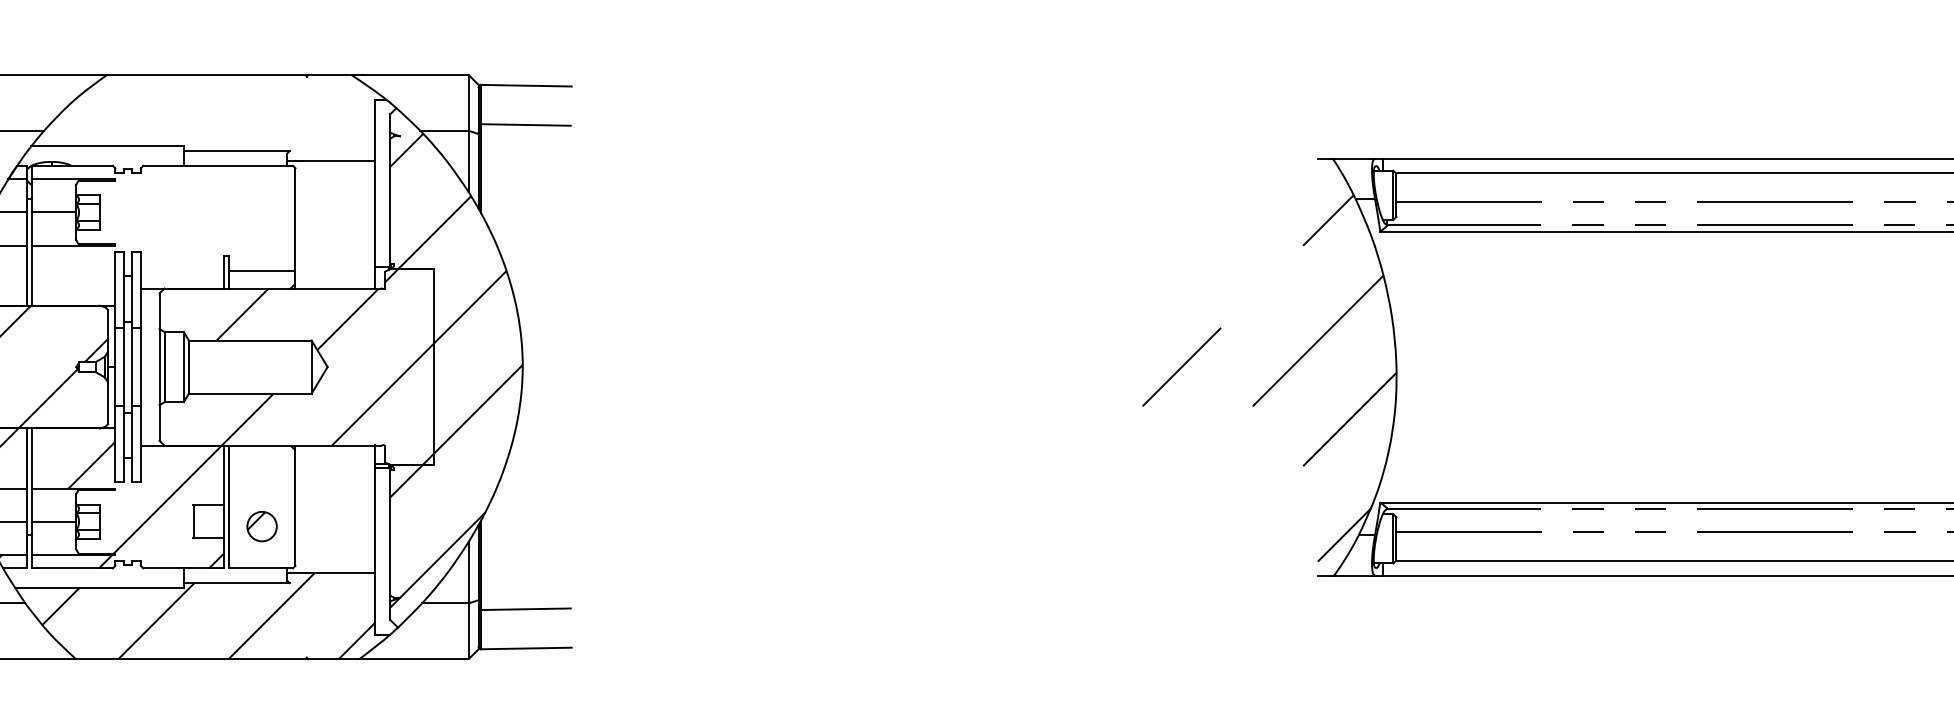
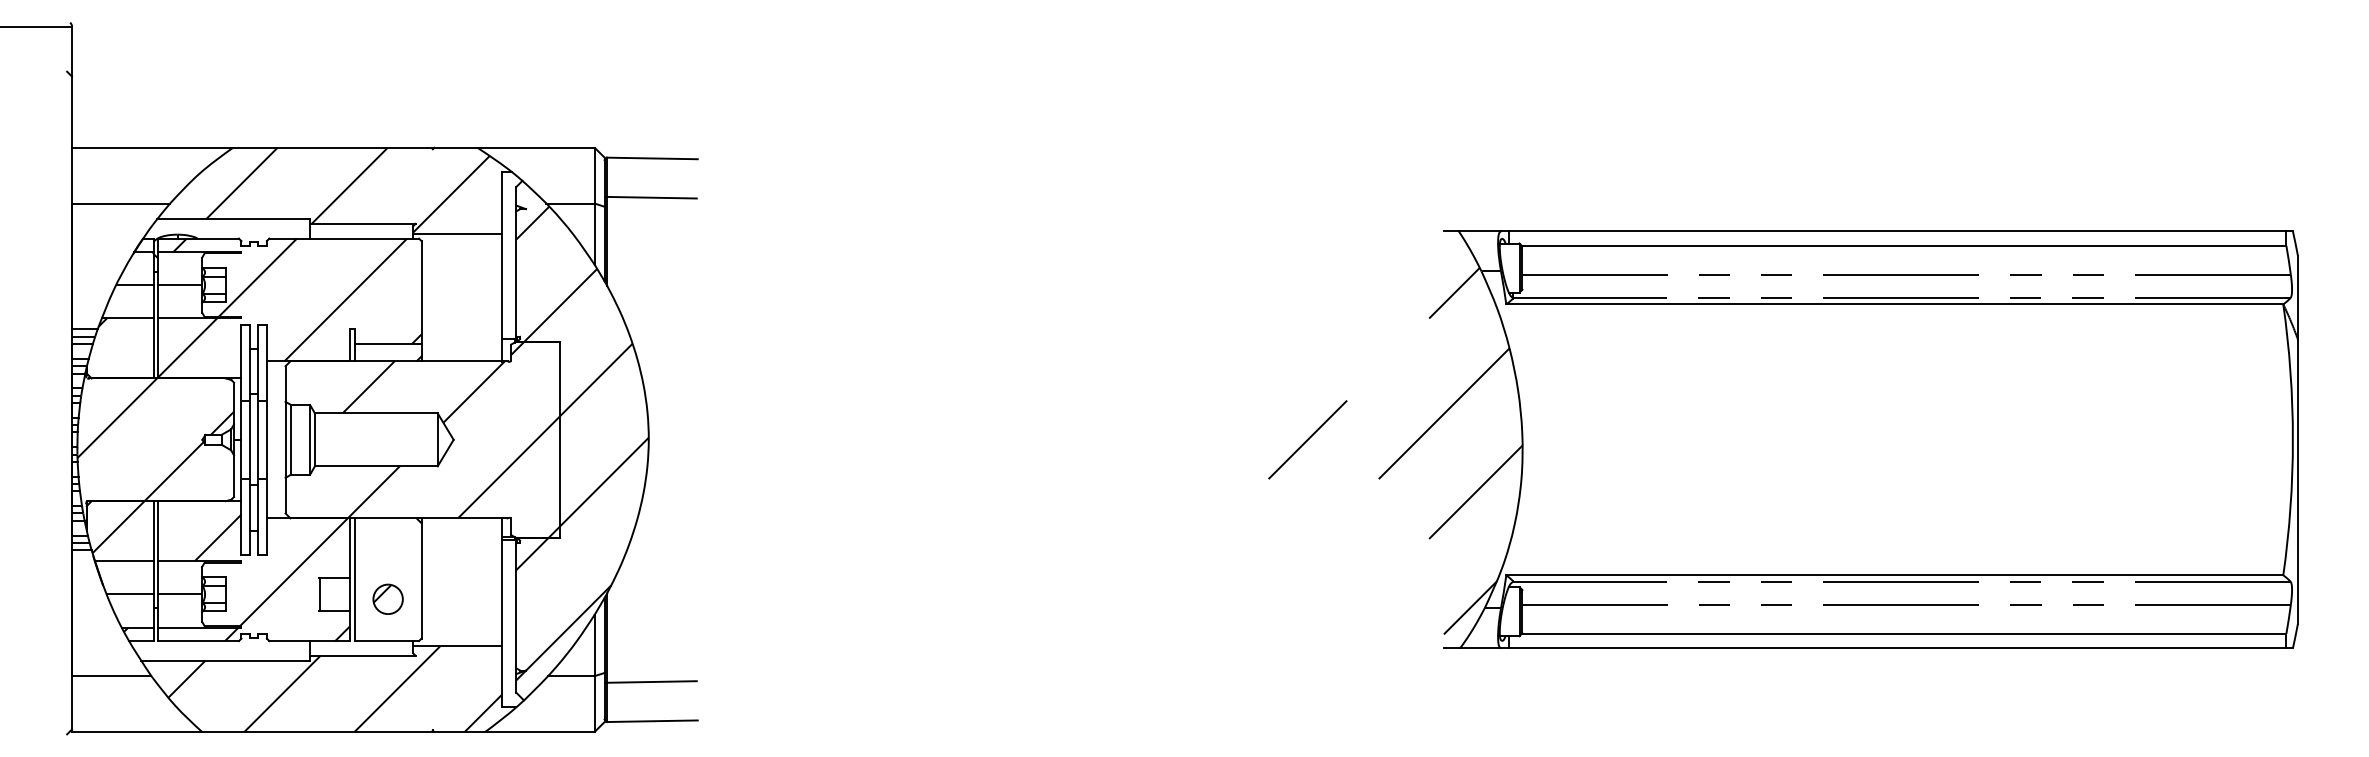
hatch: (221, 116) -> (347, 189), added
hatch: (163, 234) -> (289, 307), added

